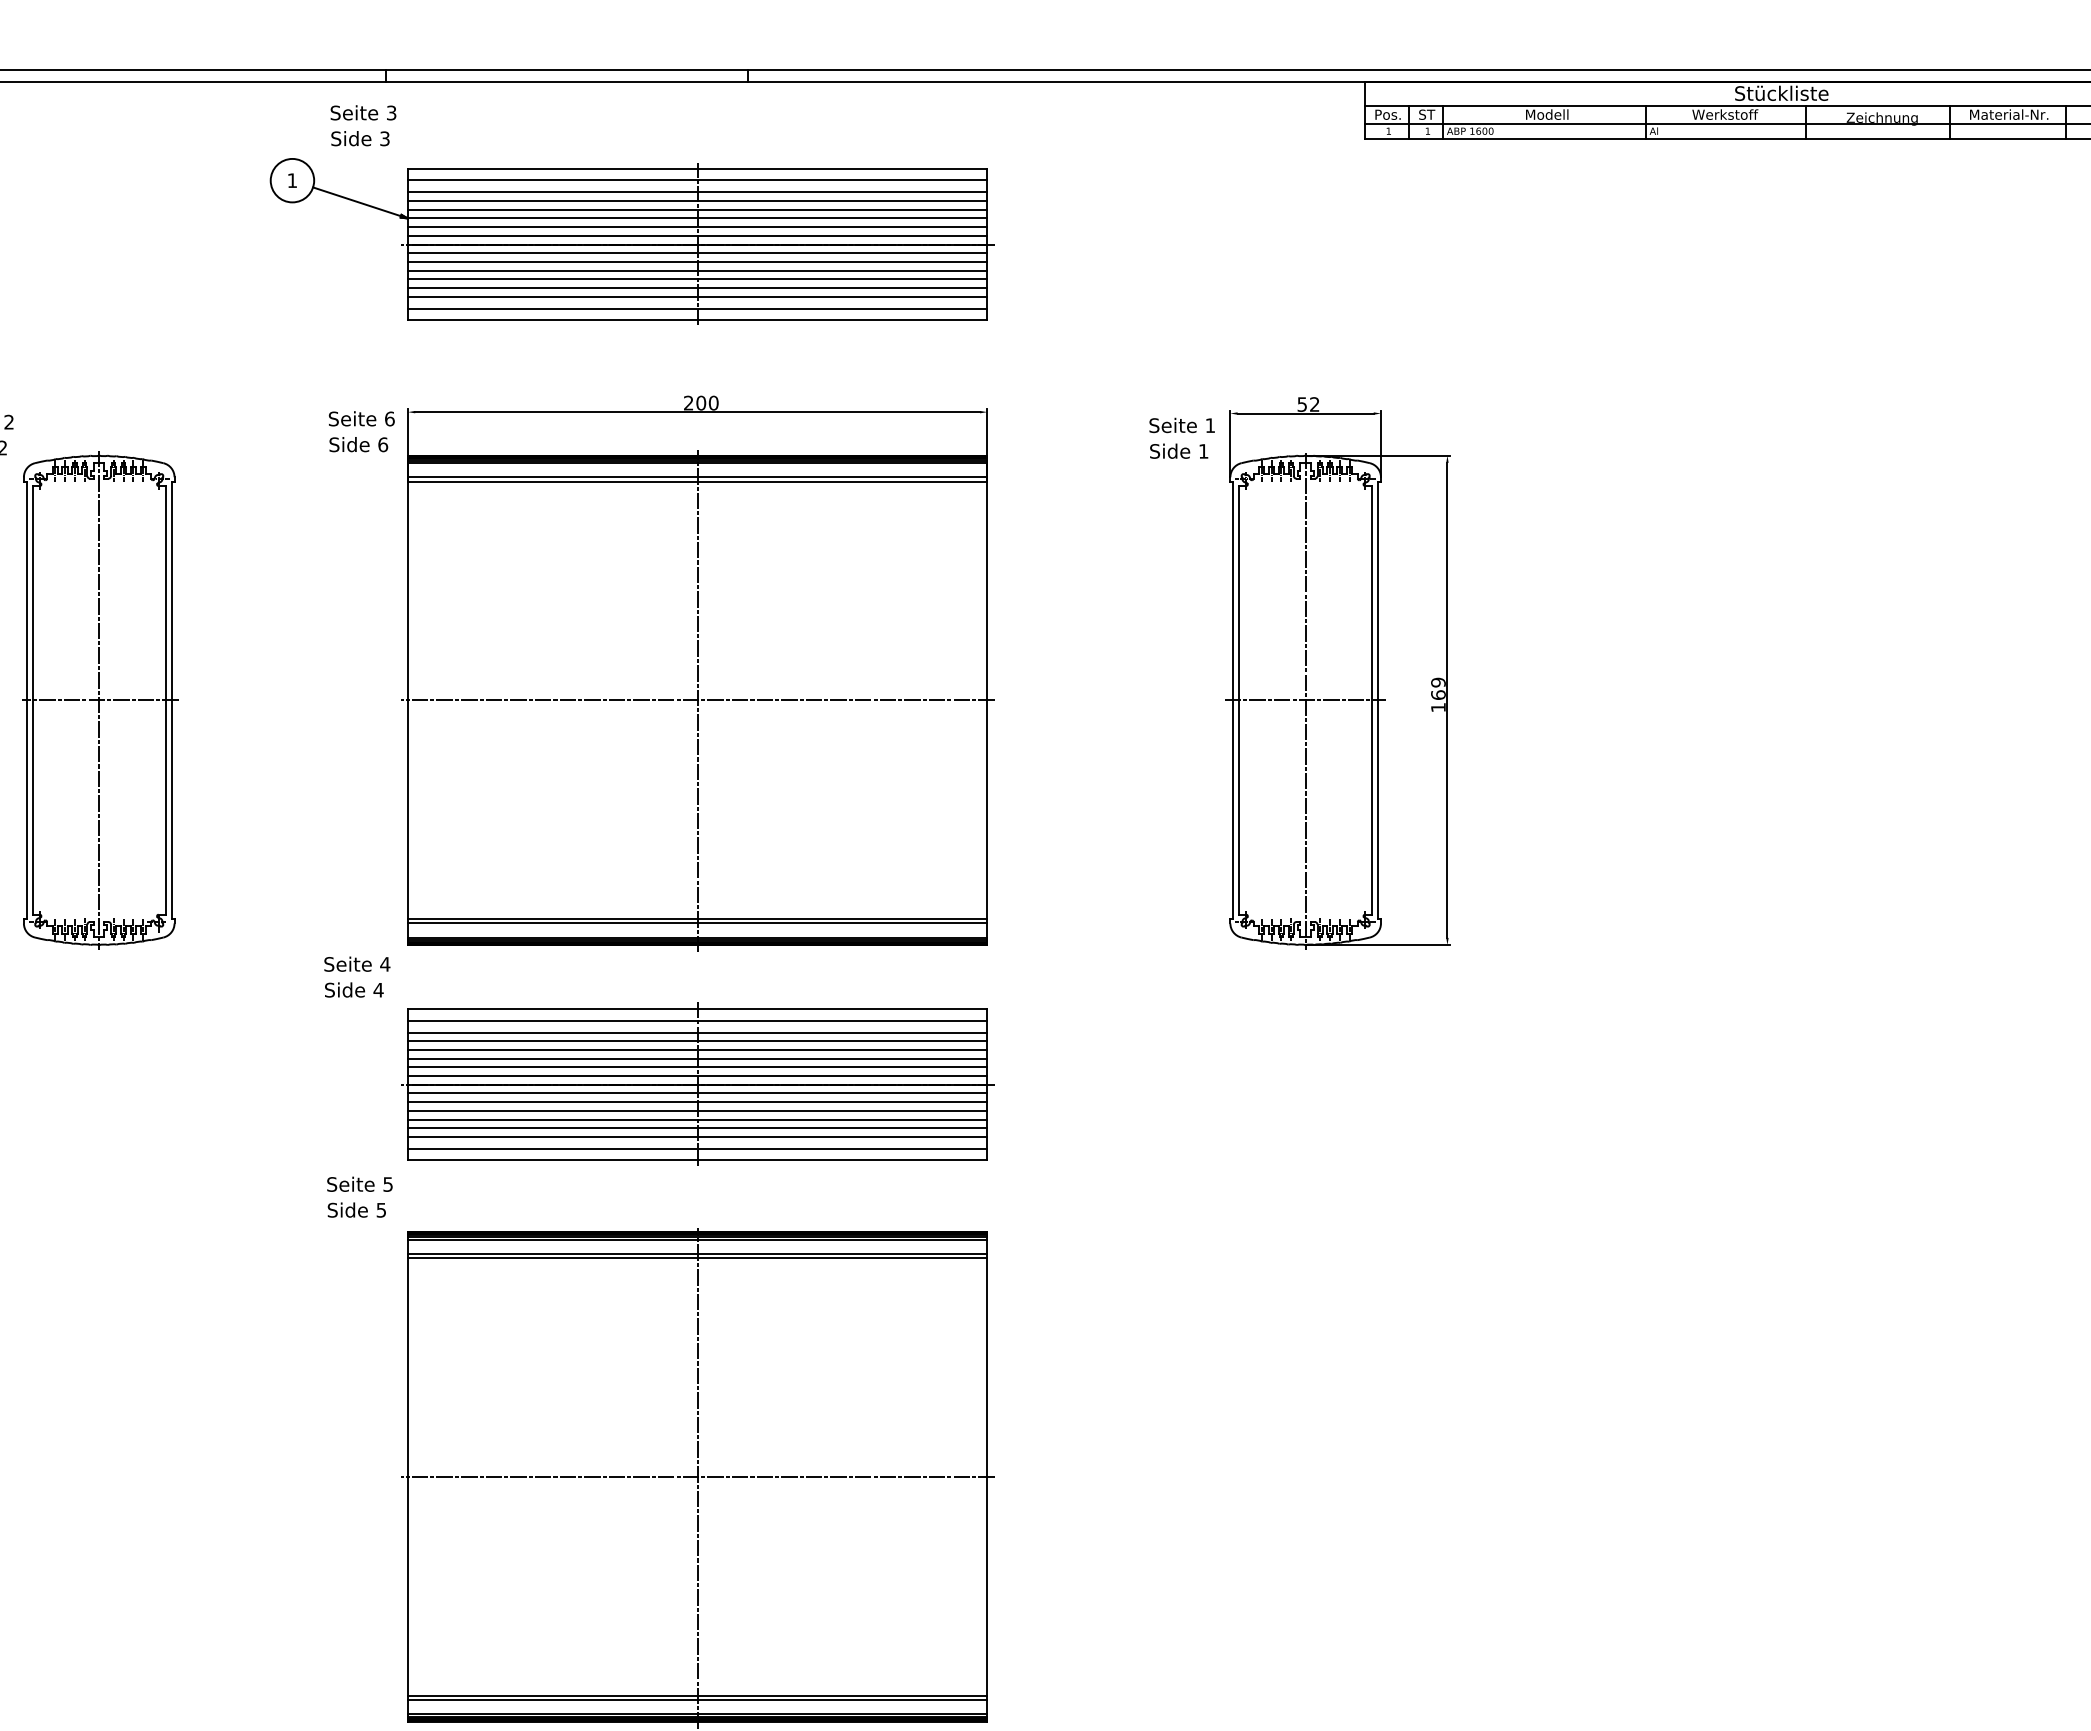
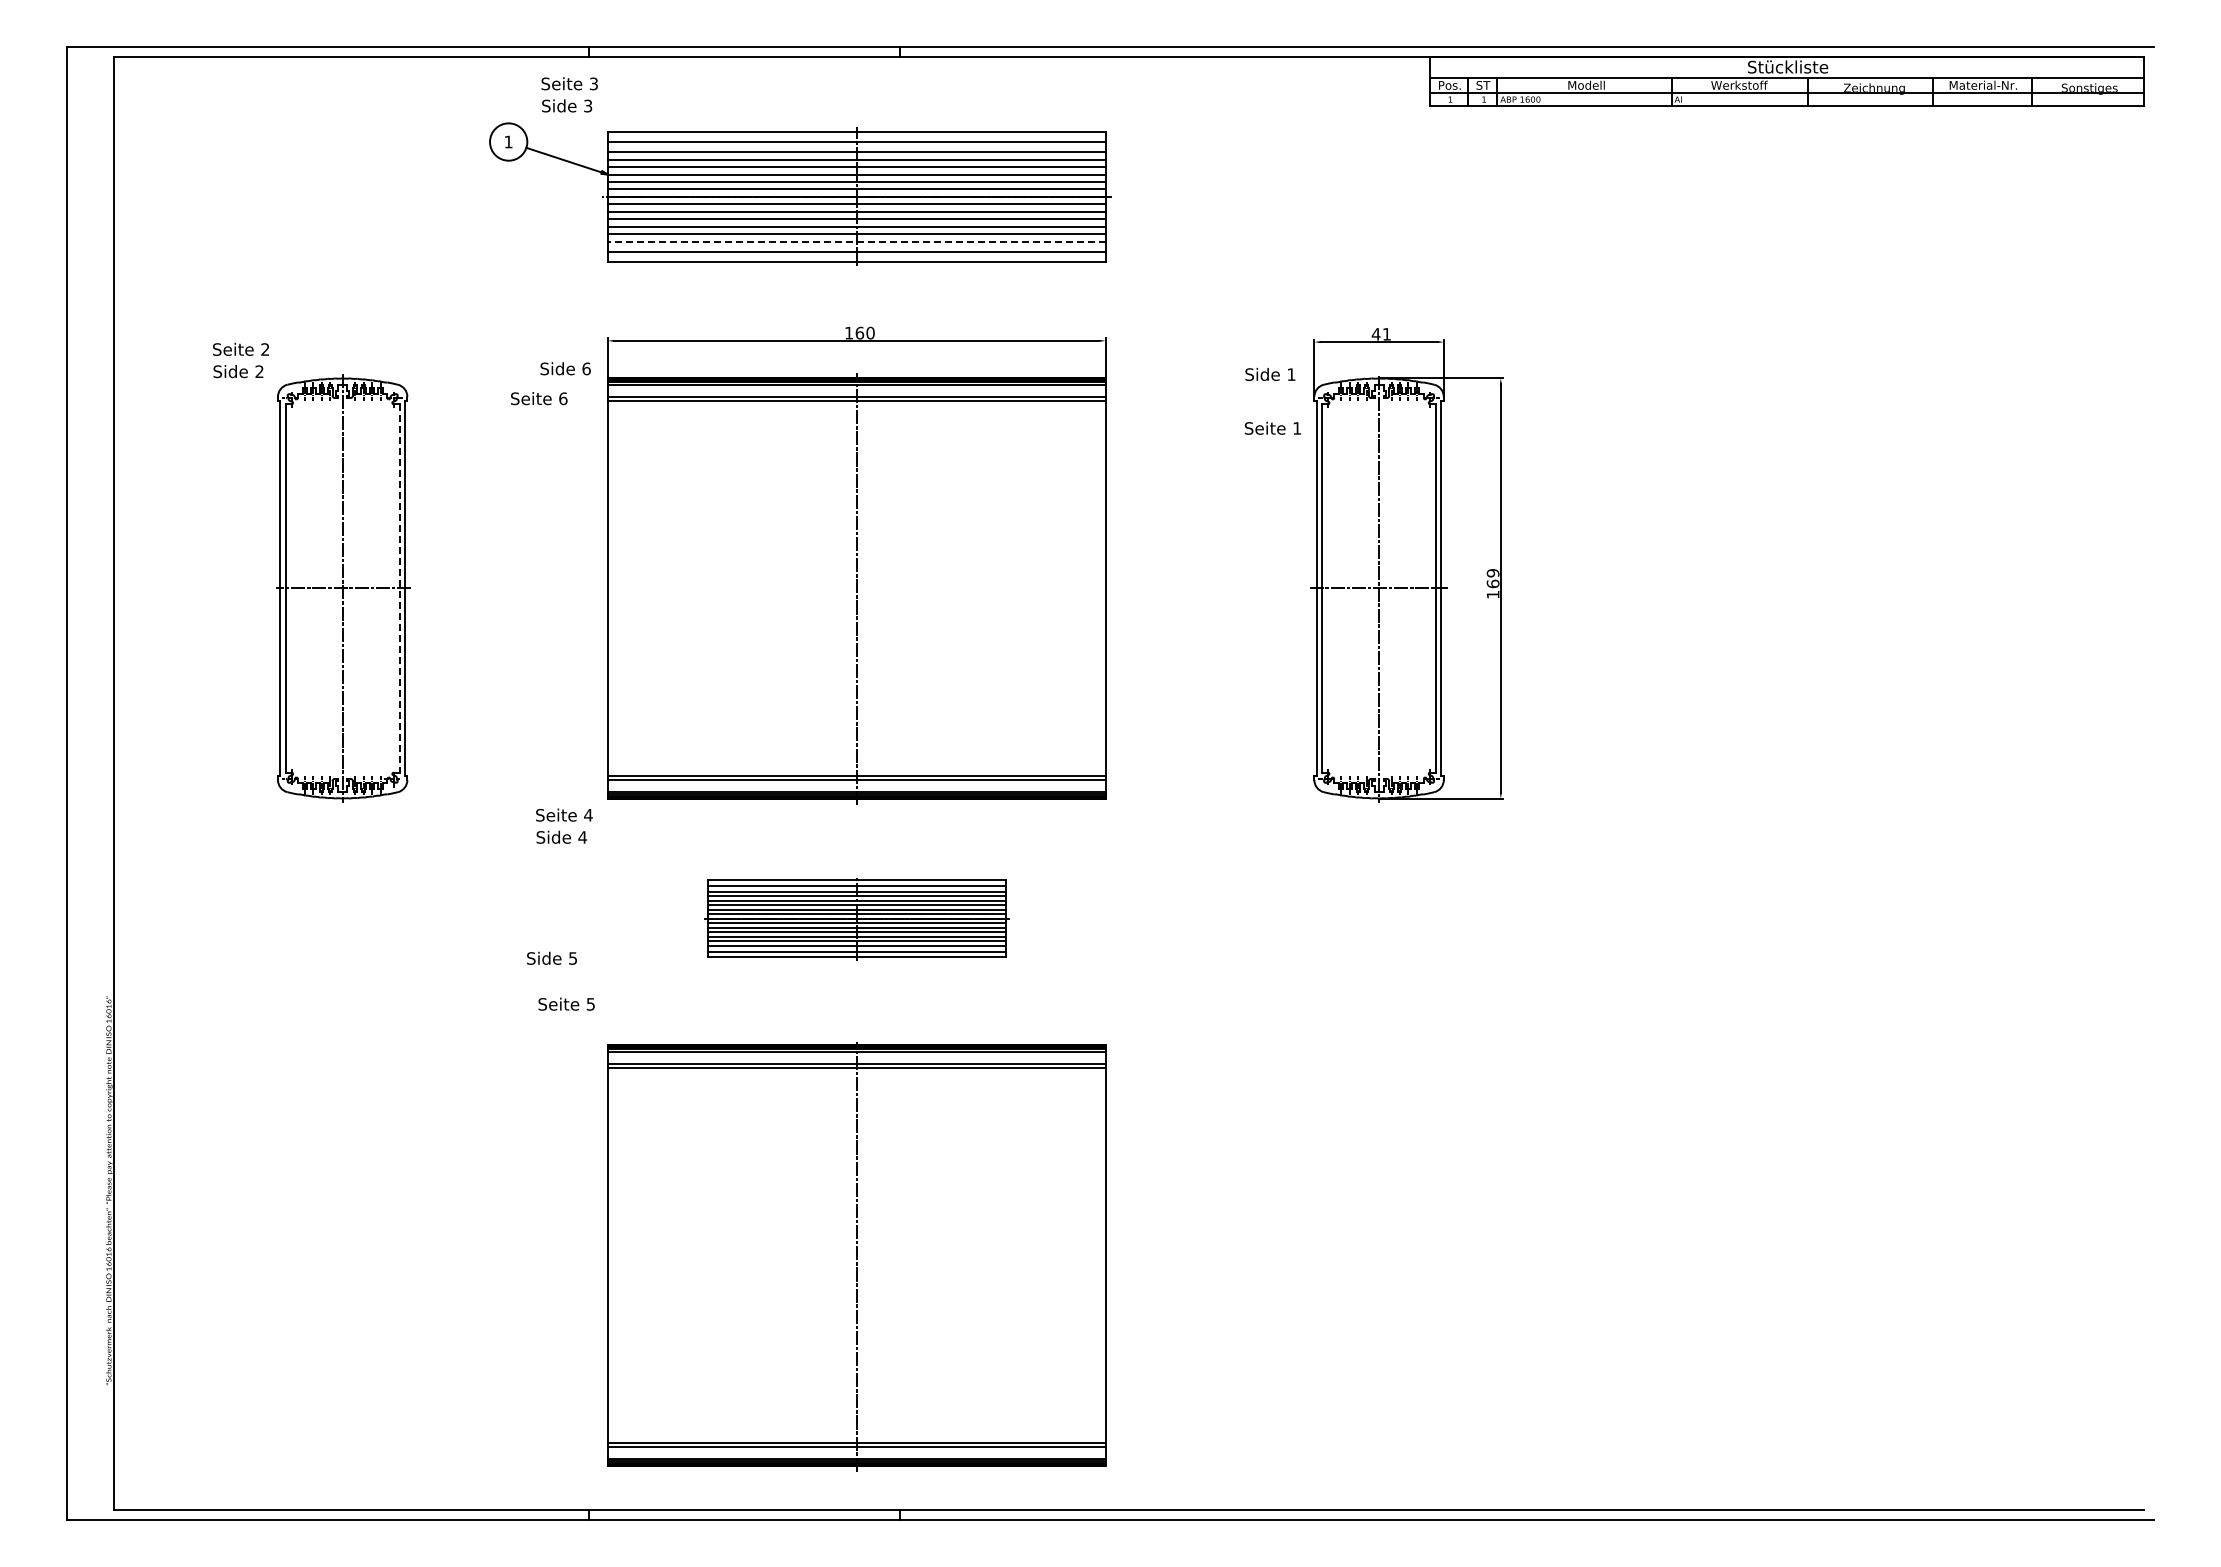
line: (697, 296) -> (856, 241), solid -> dashed
text: (695, 402) -> (854, 332), 200 -> 160
text: (1307, 404) -> (1380, 334), 52 -> 41
text: (362, 418) -> (539, 398), moved
text: (1181, 424) -> (1272, 427), moved
line: (165, 700) -> (399, 588), solid -> dashed
line: (697, 700) -> (856, 588), removed
part: (697, 1084) -> (856, 918), size x0.6
text: (356, 1209) -> (551, 957), moved
line: (697, 1476) -> (856, 1255), removed

